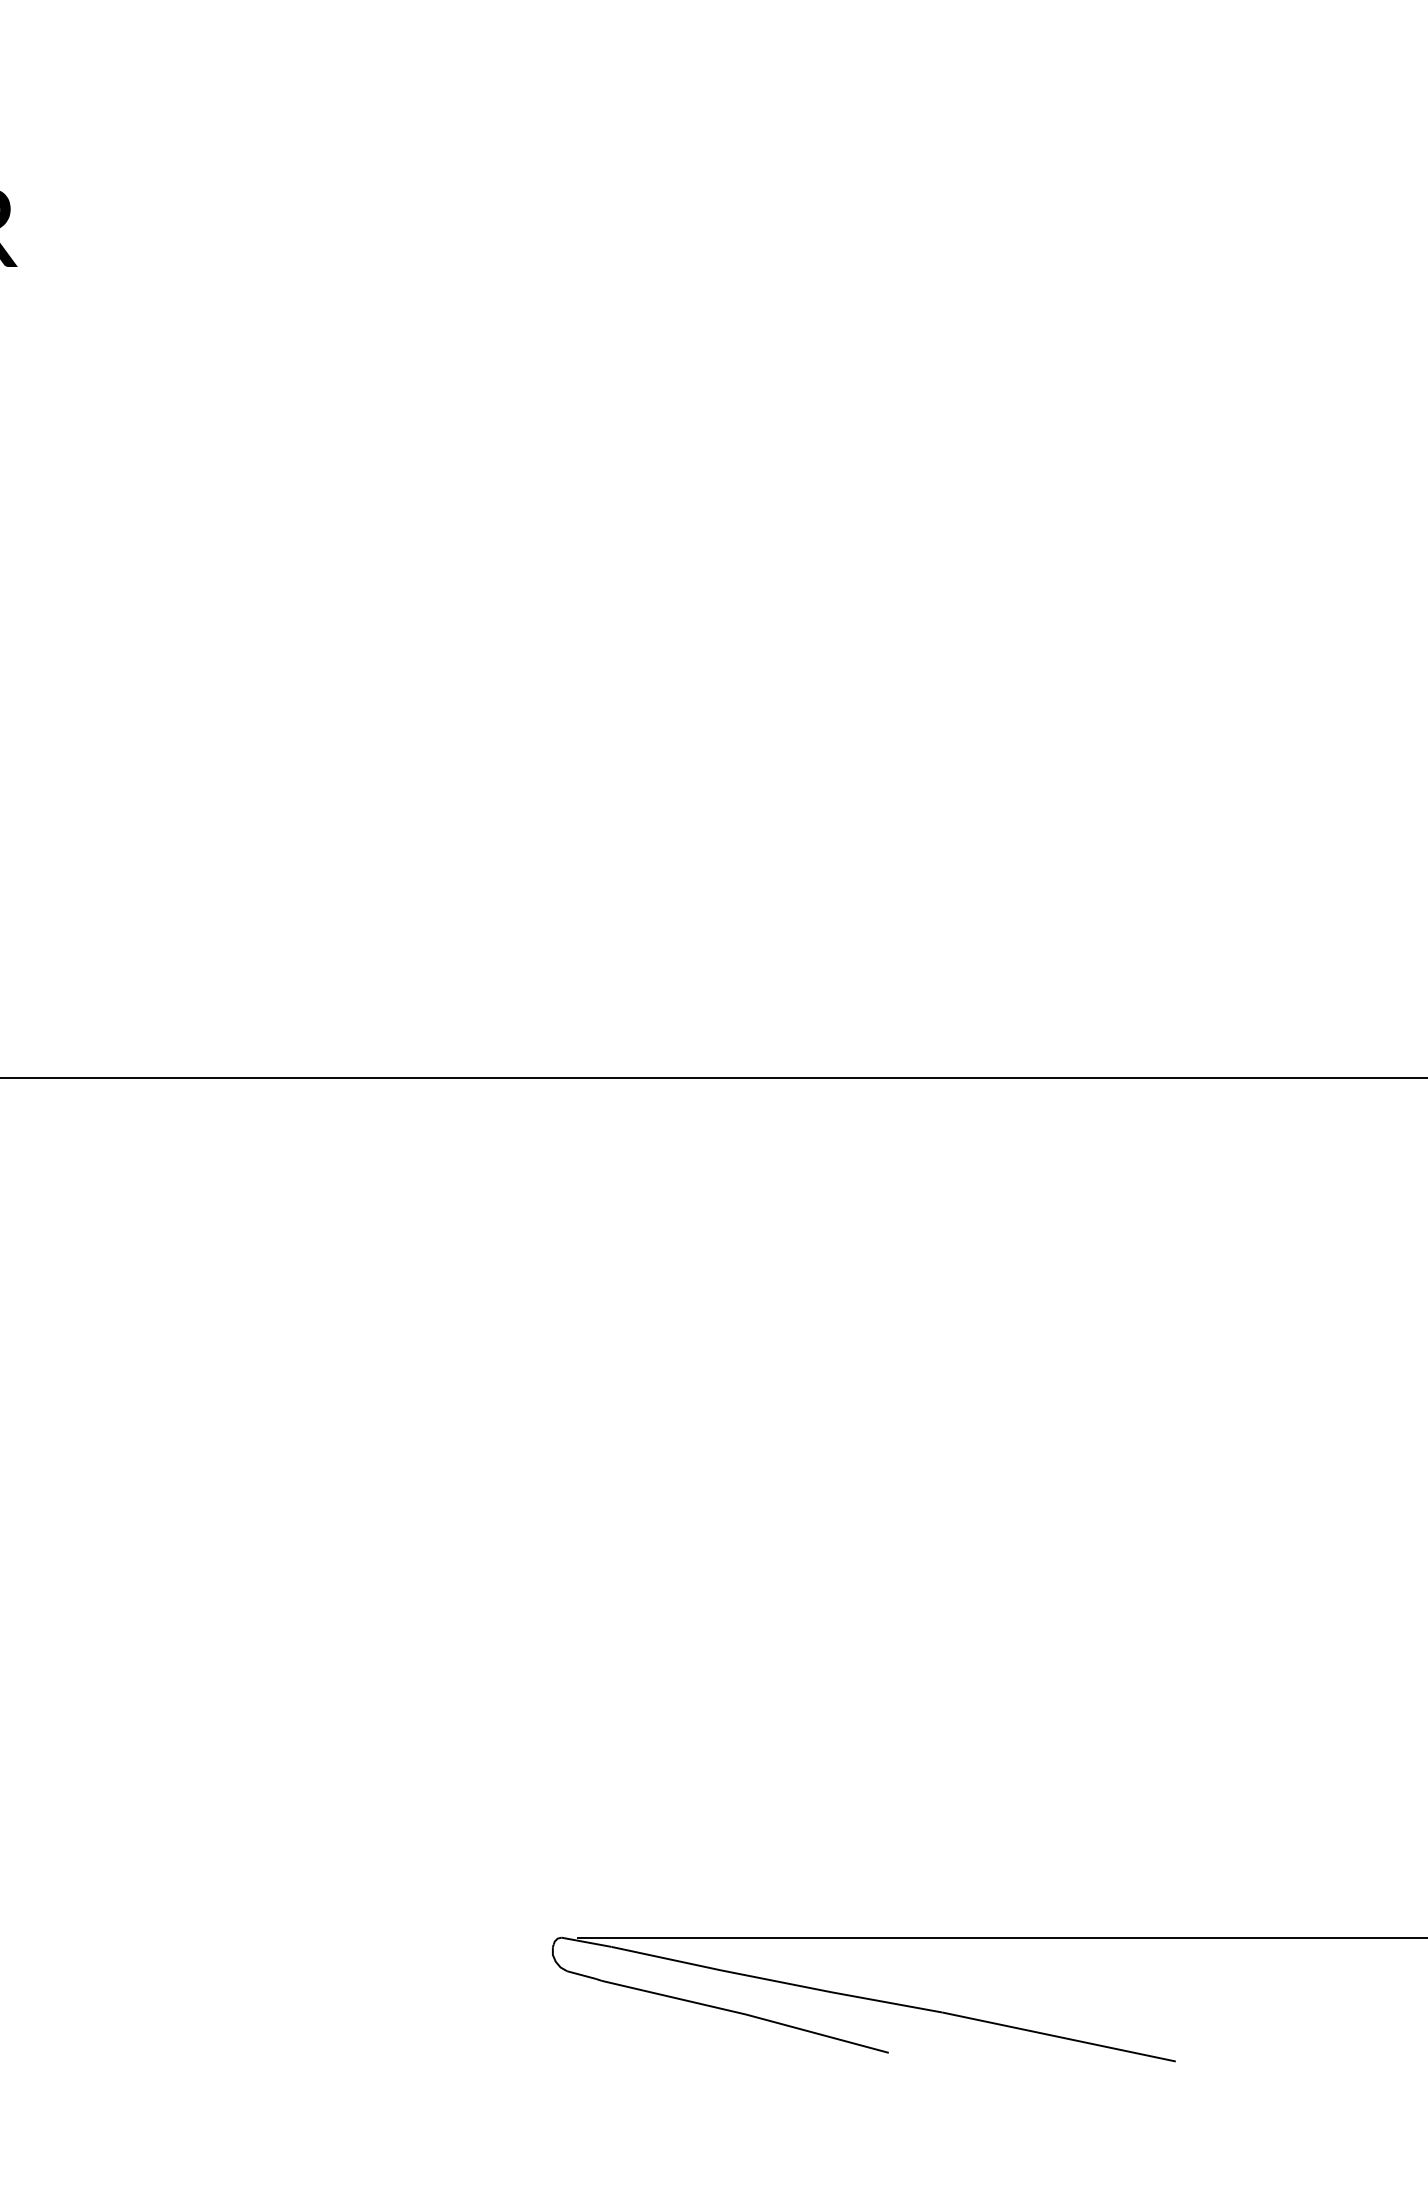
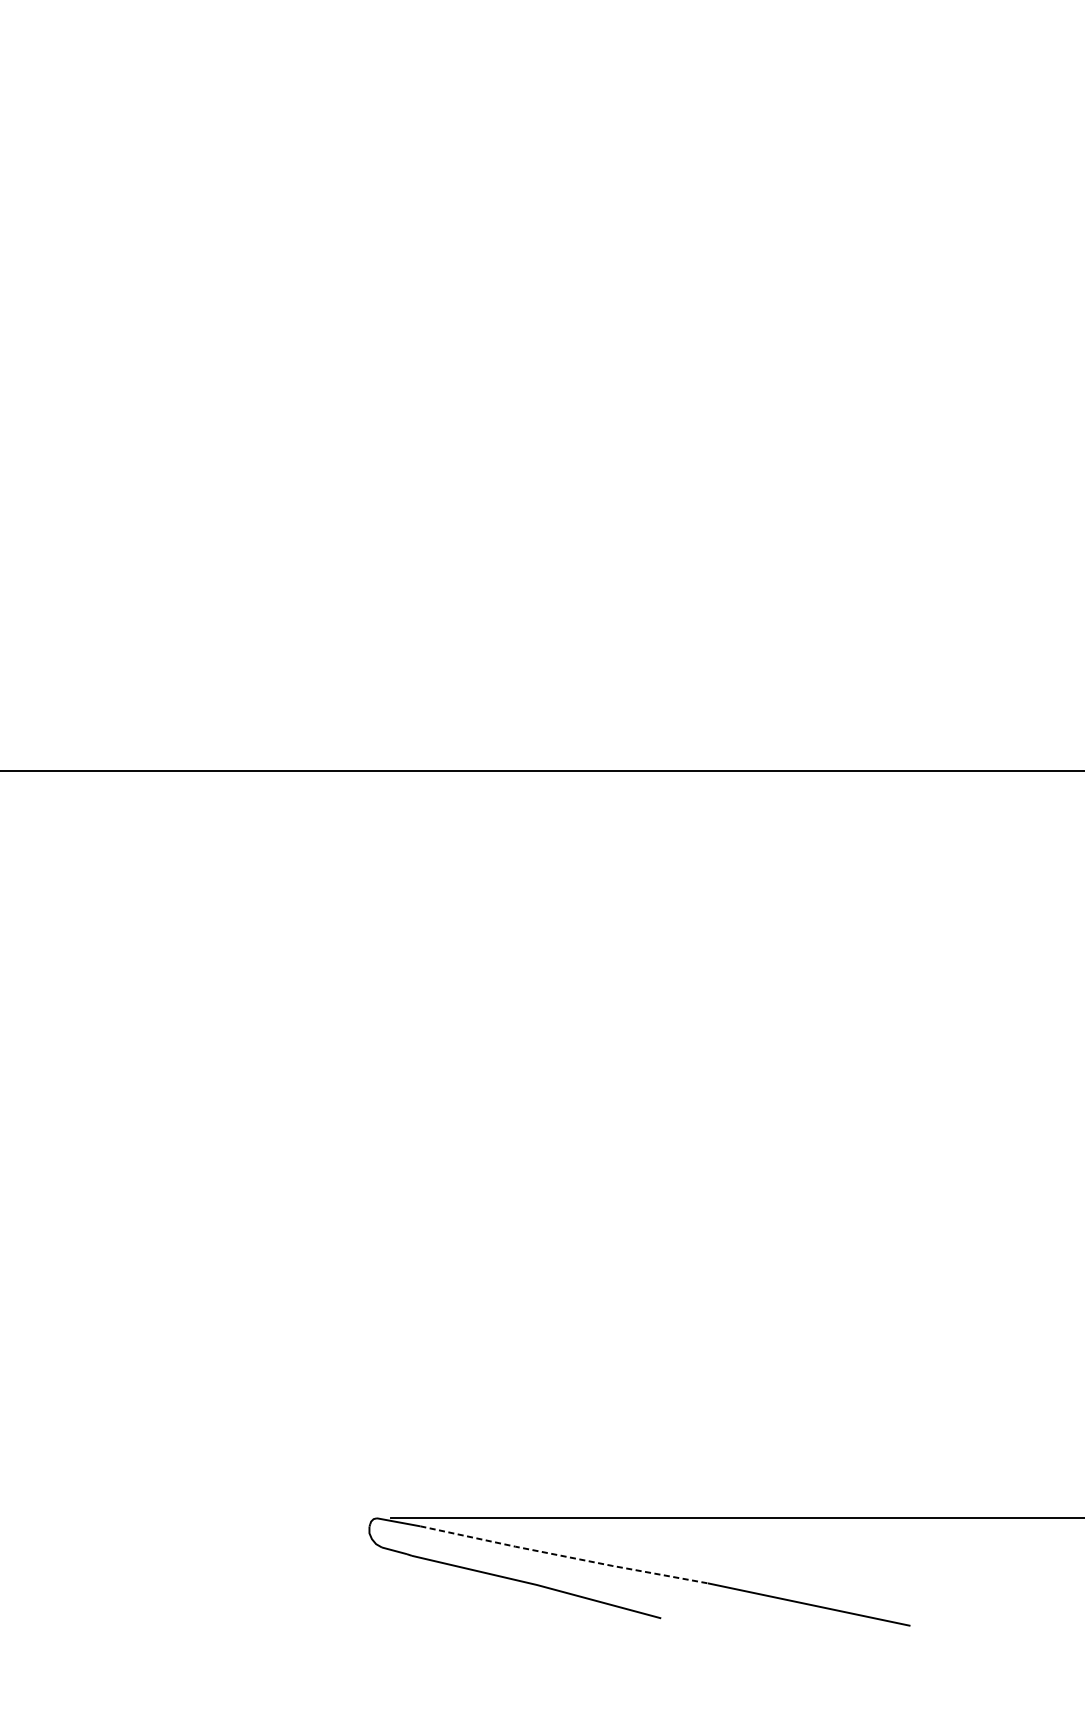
line: (777, 1981) -> (564, 1556), solid -> dashed

